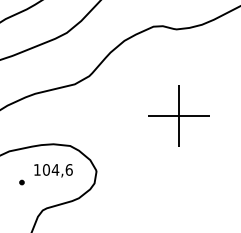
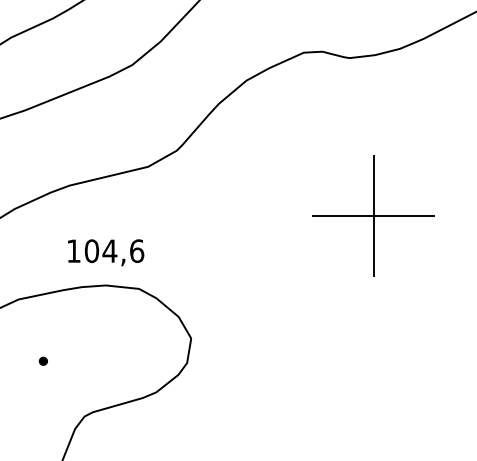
part: (178, 115) -> (373, 214), moved
text: (53, 170) -> (105, 252), moved

